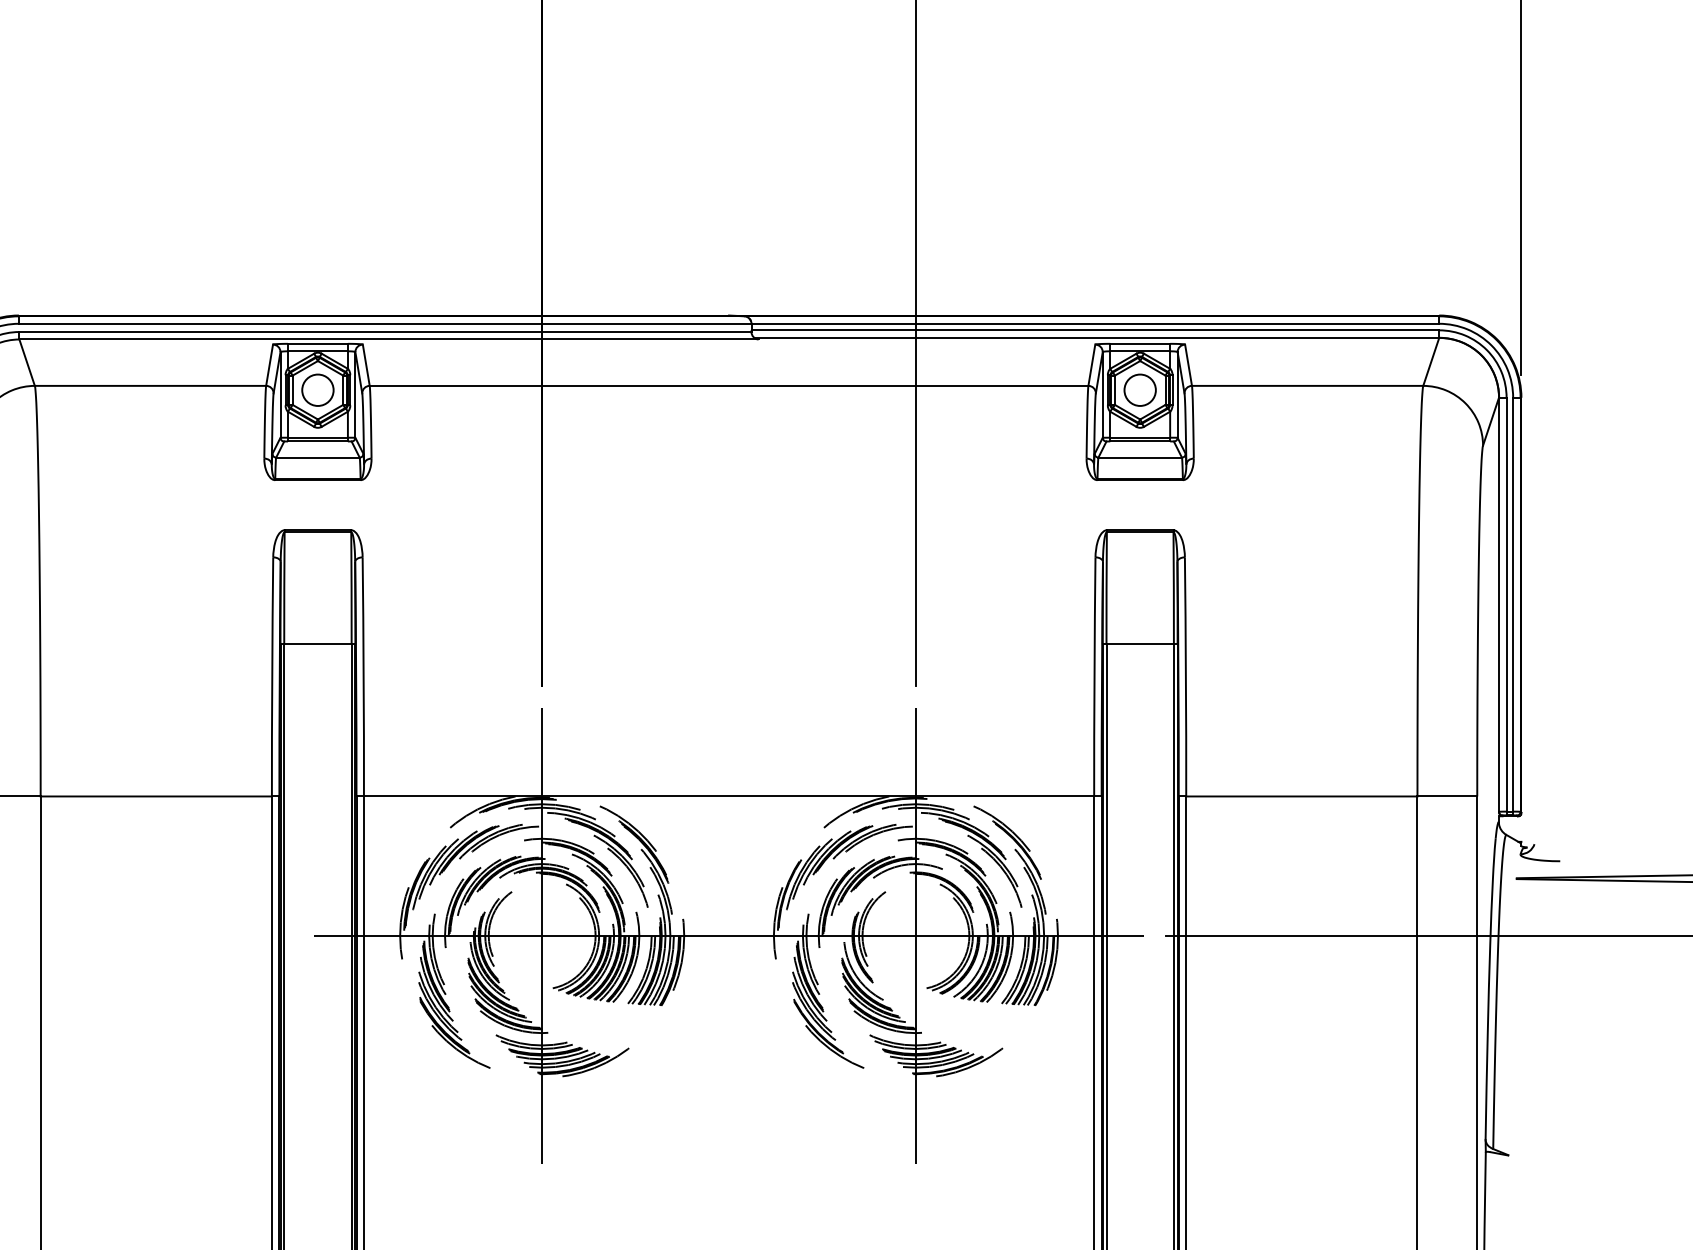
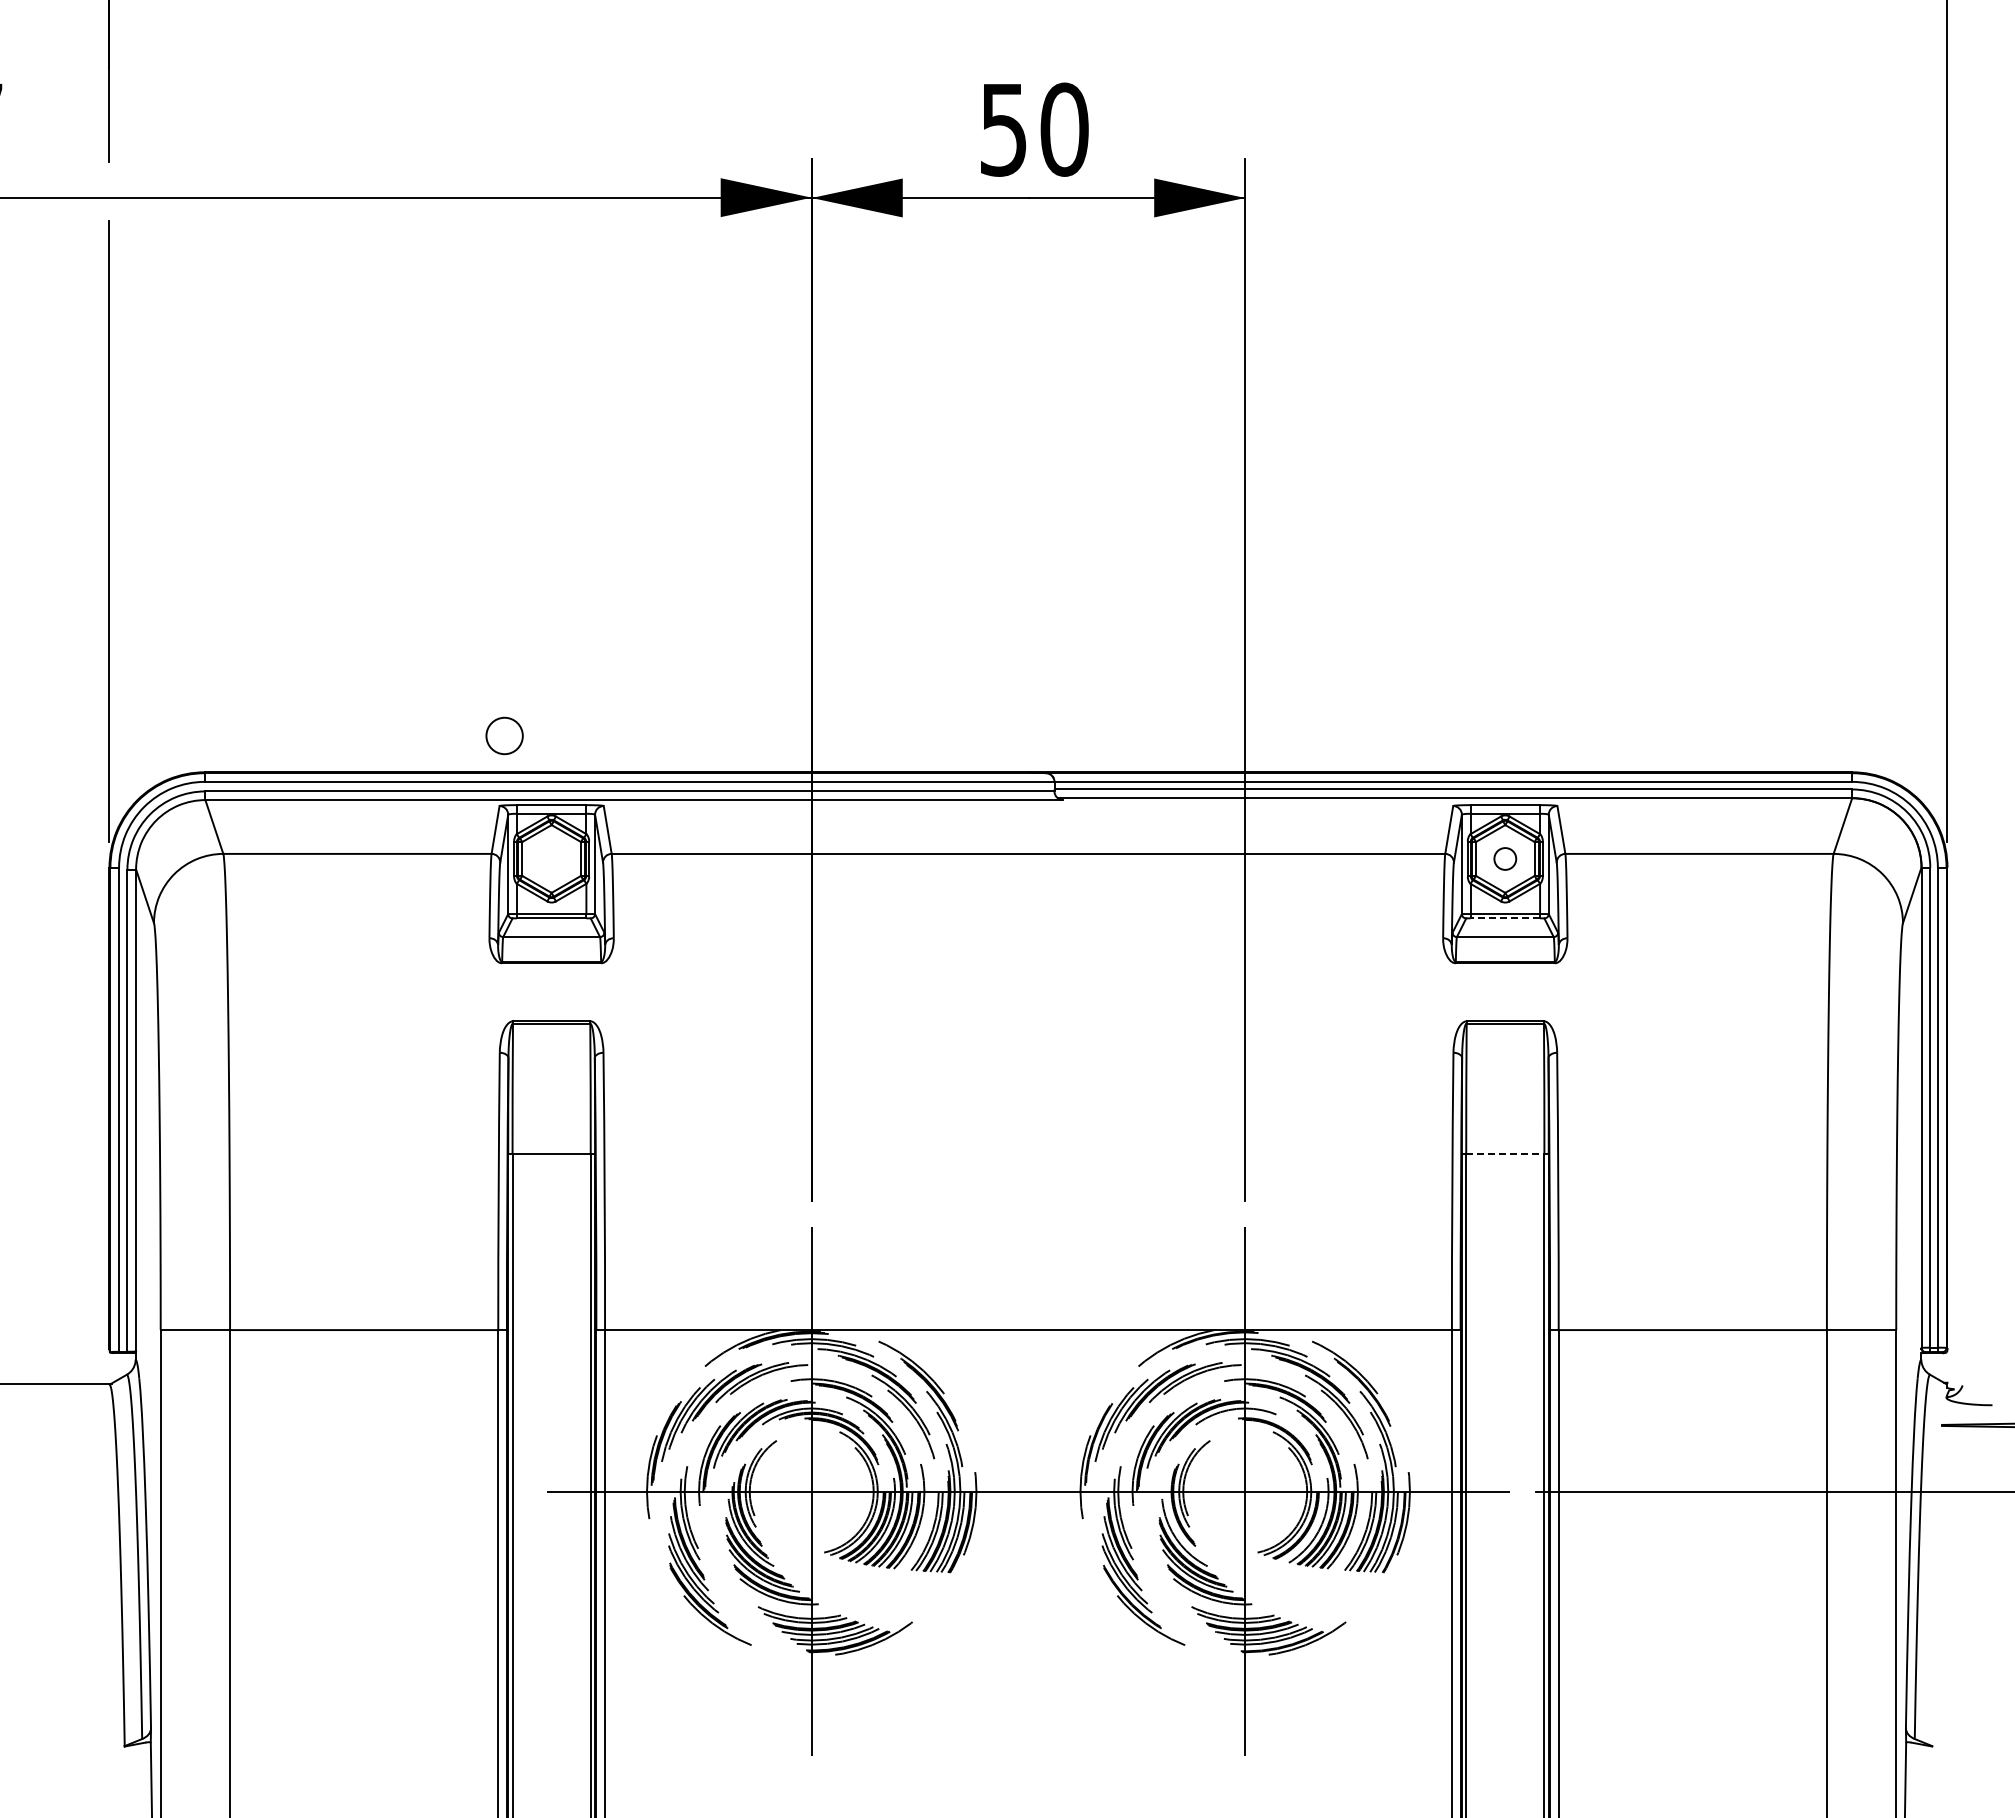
circle: (317, 389) -> (504, 735), moved
circle: (1140, 389) -> (1505, 858), size x0.6
line: (1140, 441) -> (1505, 918), solid -> dashed
line: (1140, 644) -> (1505, 1153), solid -> dashed

